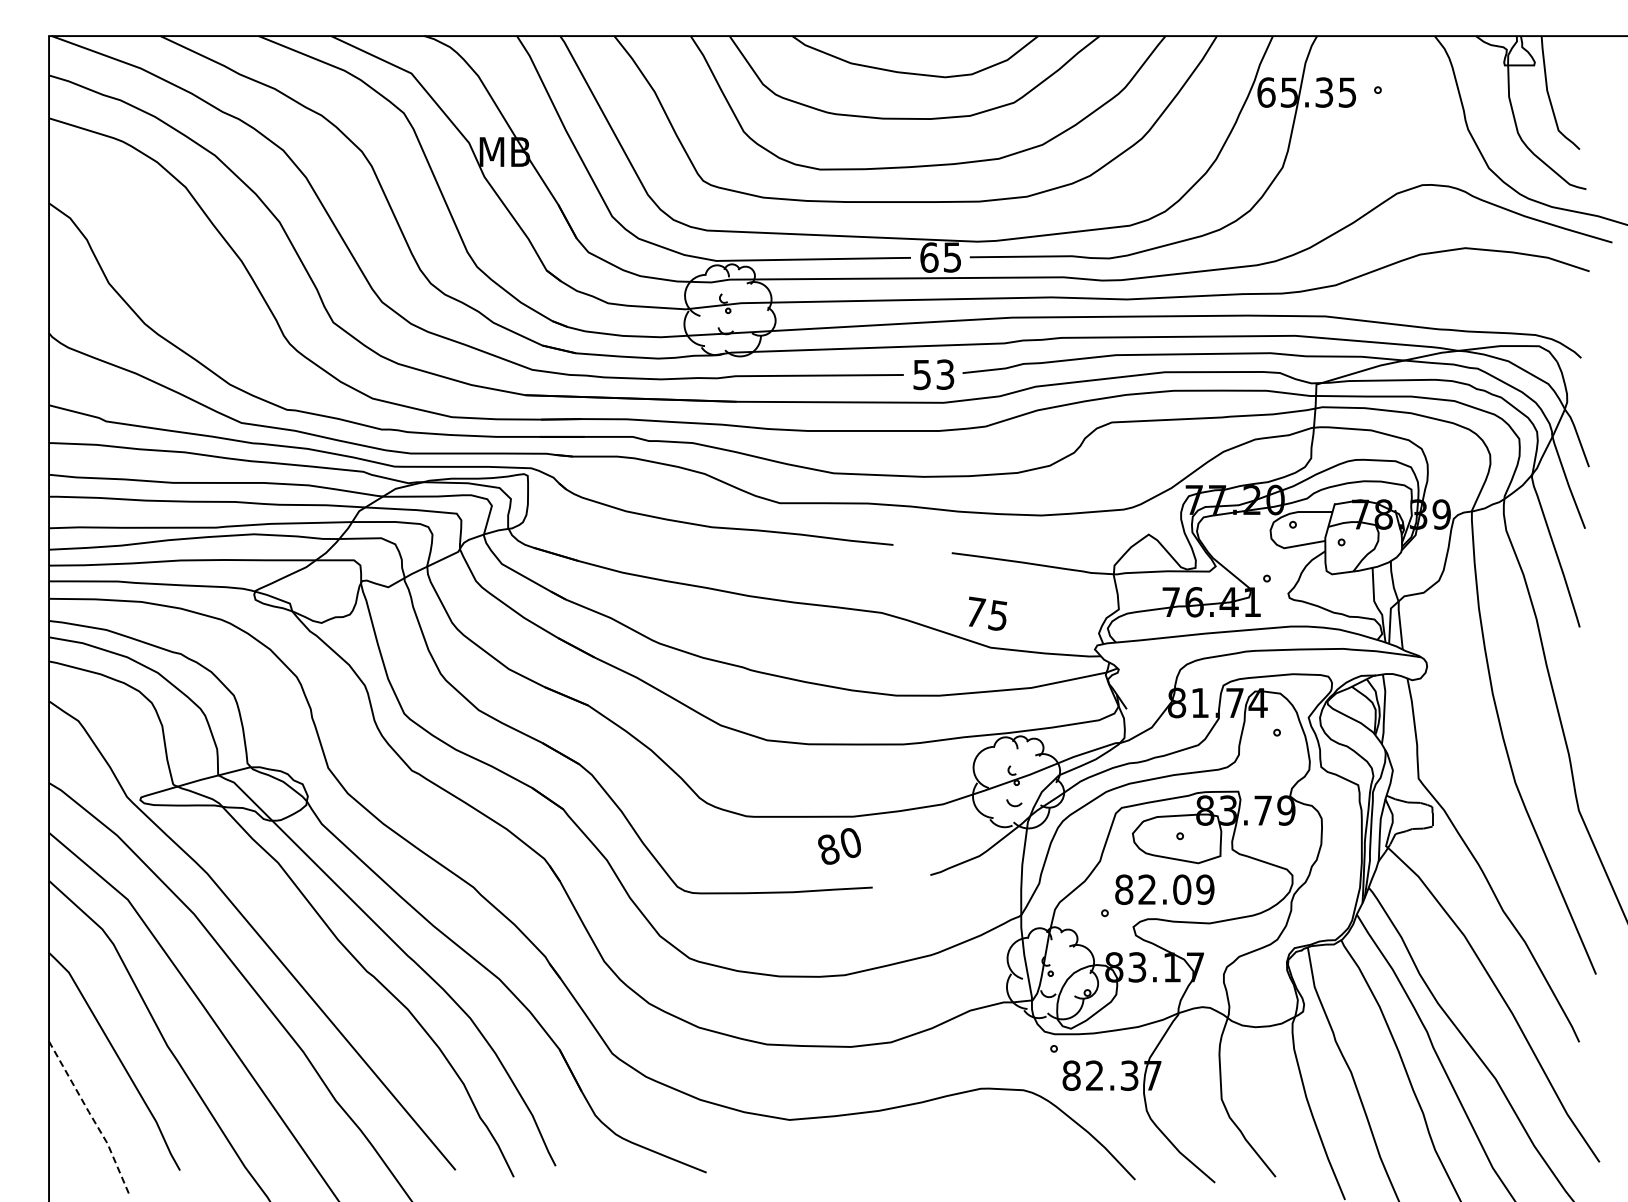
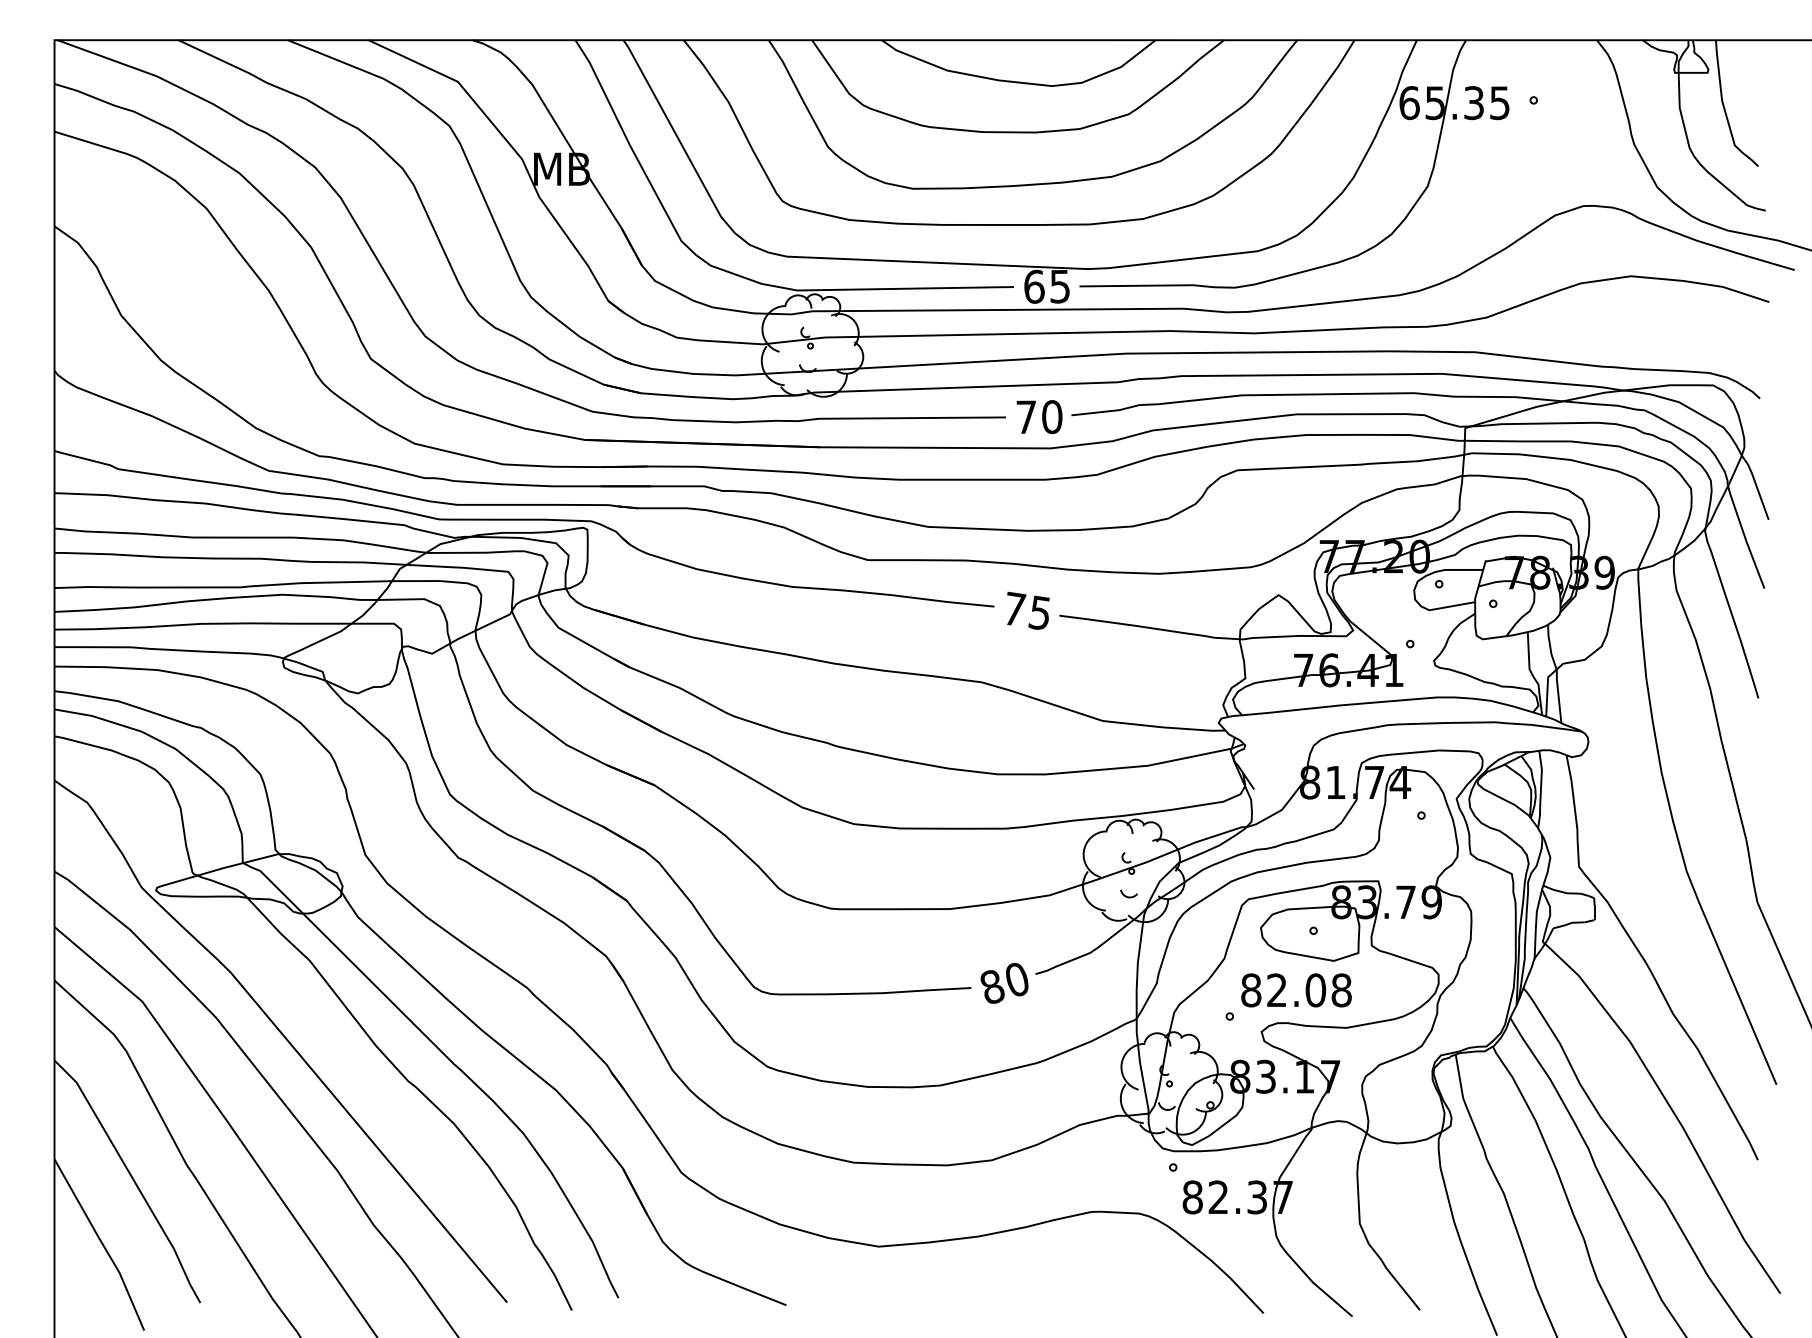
text: (933, 374) -> (1039, 416), 53 -> 70
text: (988, 613) -> (1028, 610), moved
text: (839, 846) -> (1004, 983), moved
text: (1205, 889) -> (1341, 990), 82.09 -> 82.08
line: (91, 1117) -> (101, 1243), dashed -> solid

